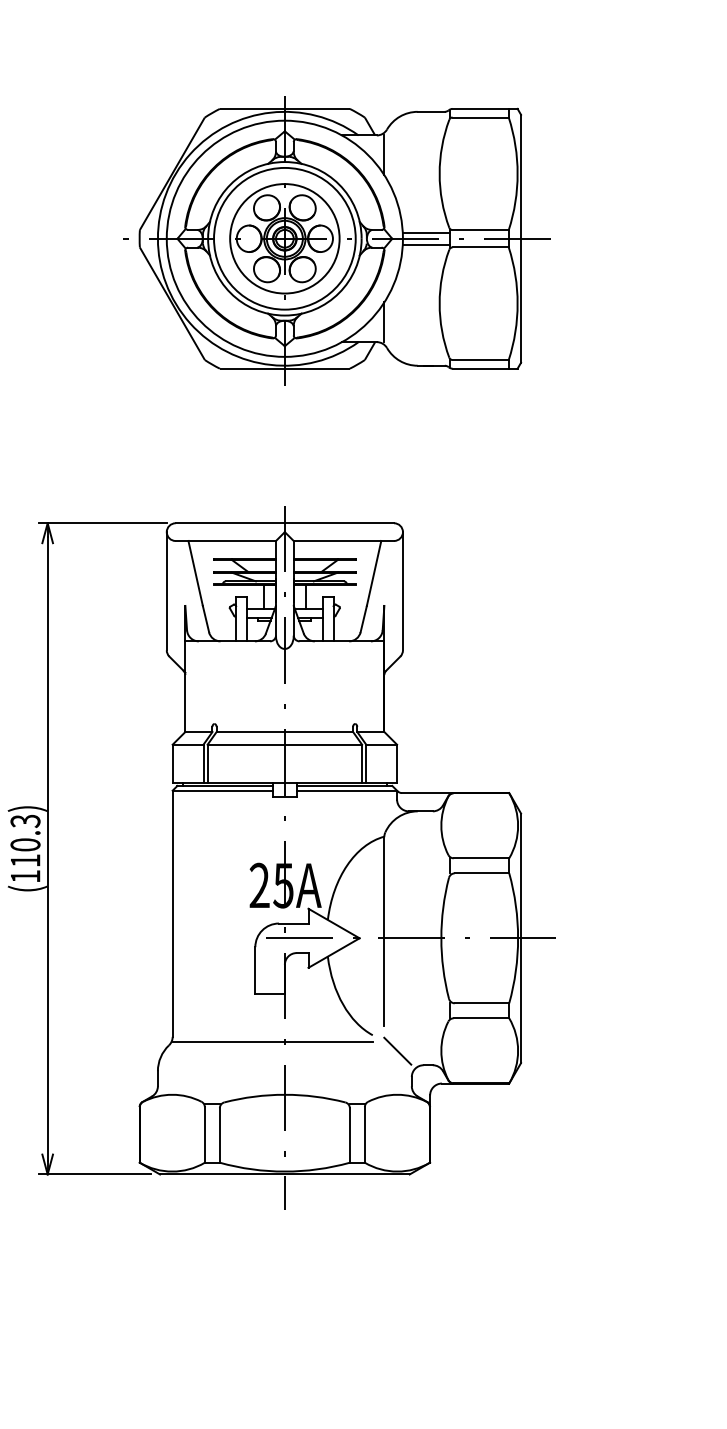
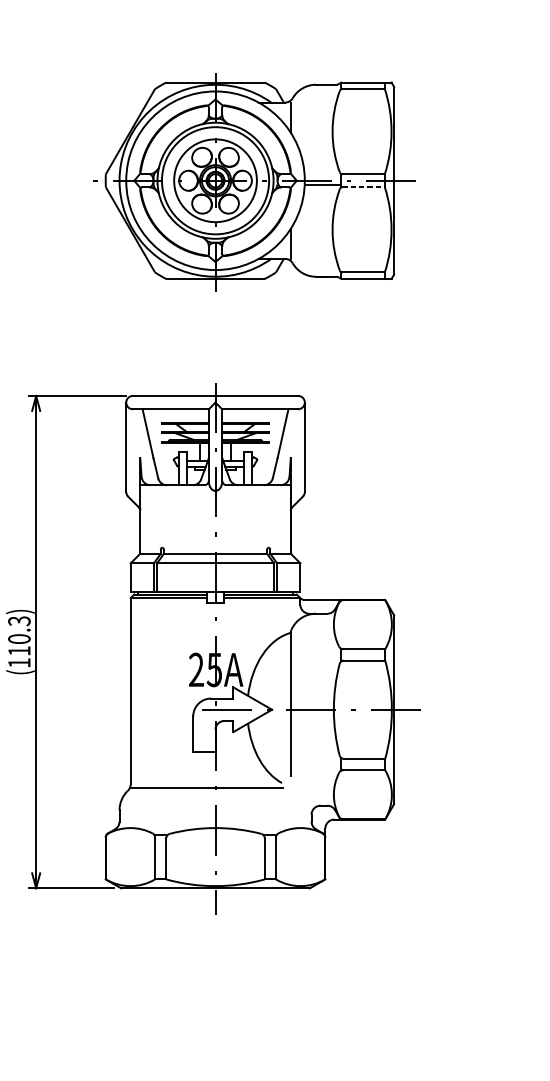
line: (426, 232) -> (322, 176), removed
line: (481, 247) -> (364, 187), solid -> dashed
line: (397, 1050) -> (300, 794), removed

